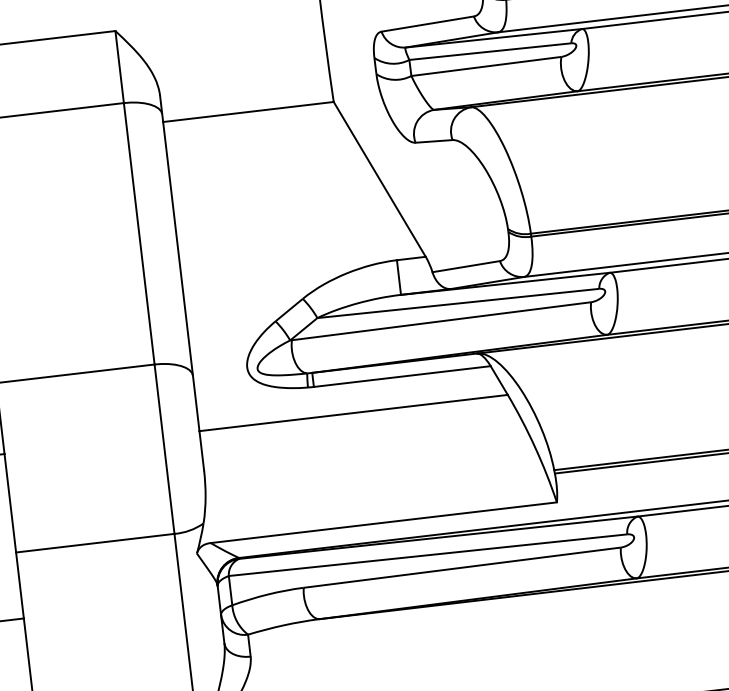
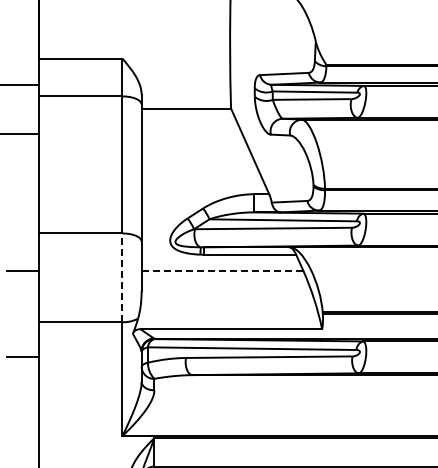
line: (353, 412) -> (222, 270), solid -> dashed
line: (164, 448) -> (122, 277), solid -> dashed

